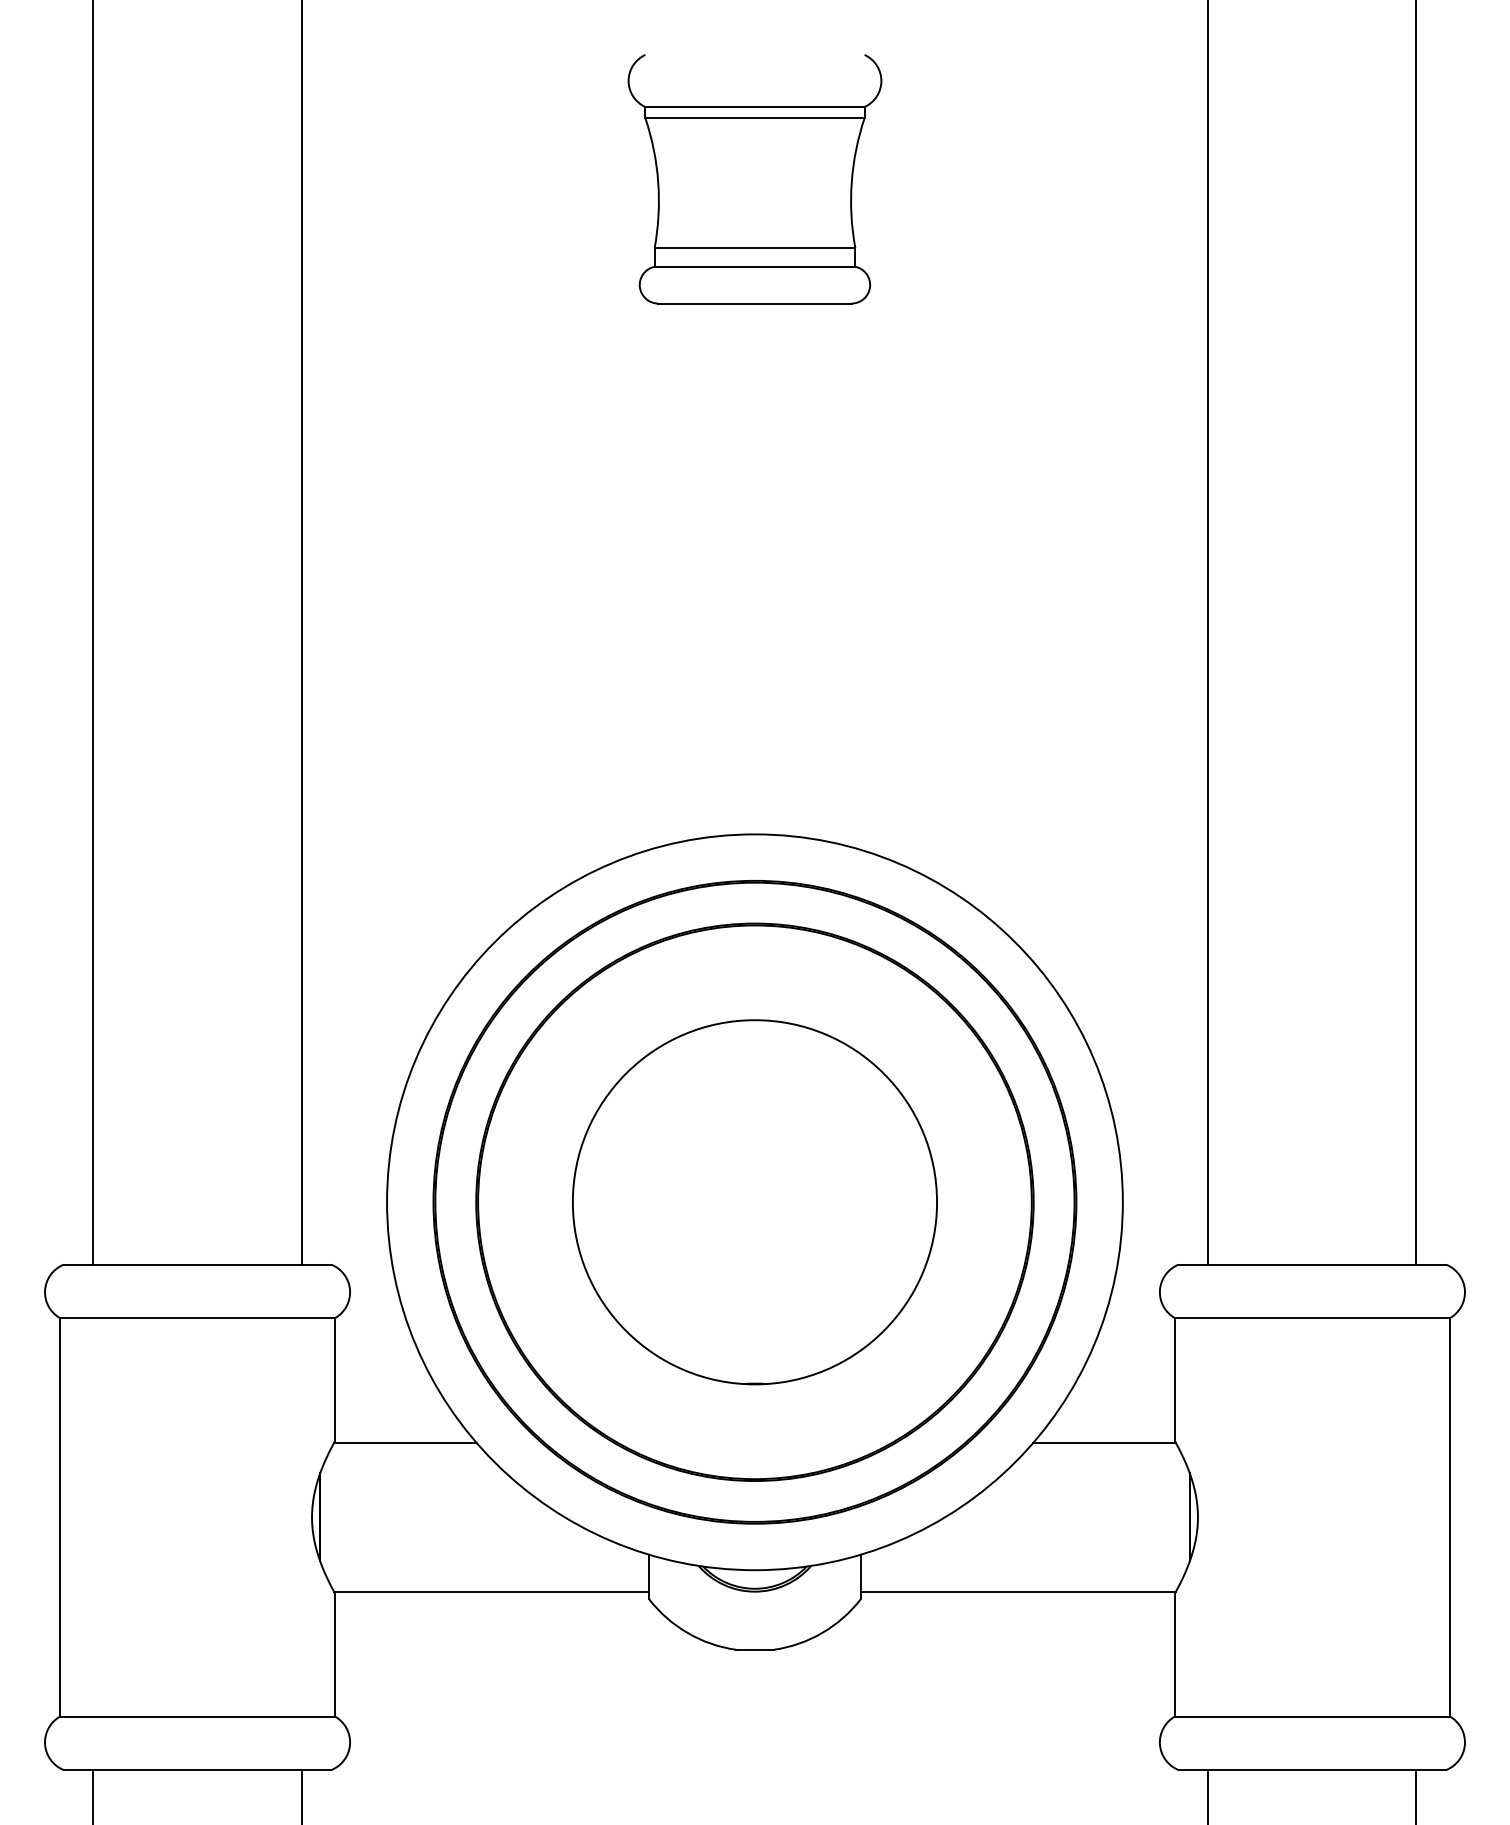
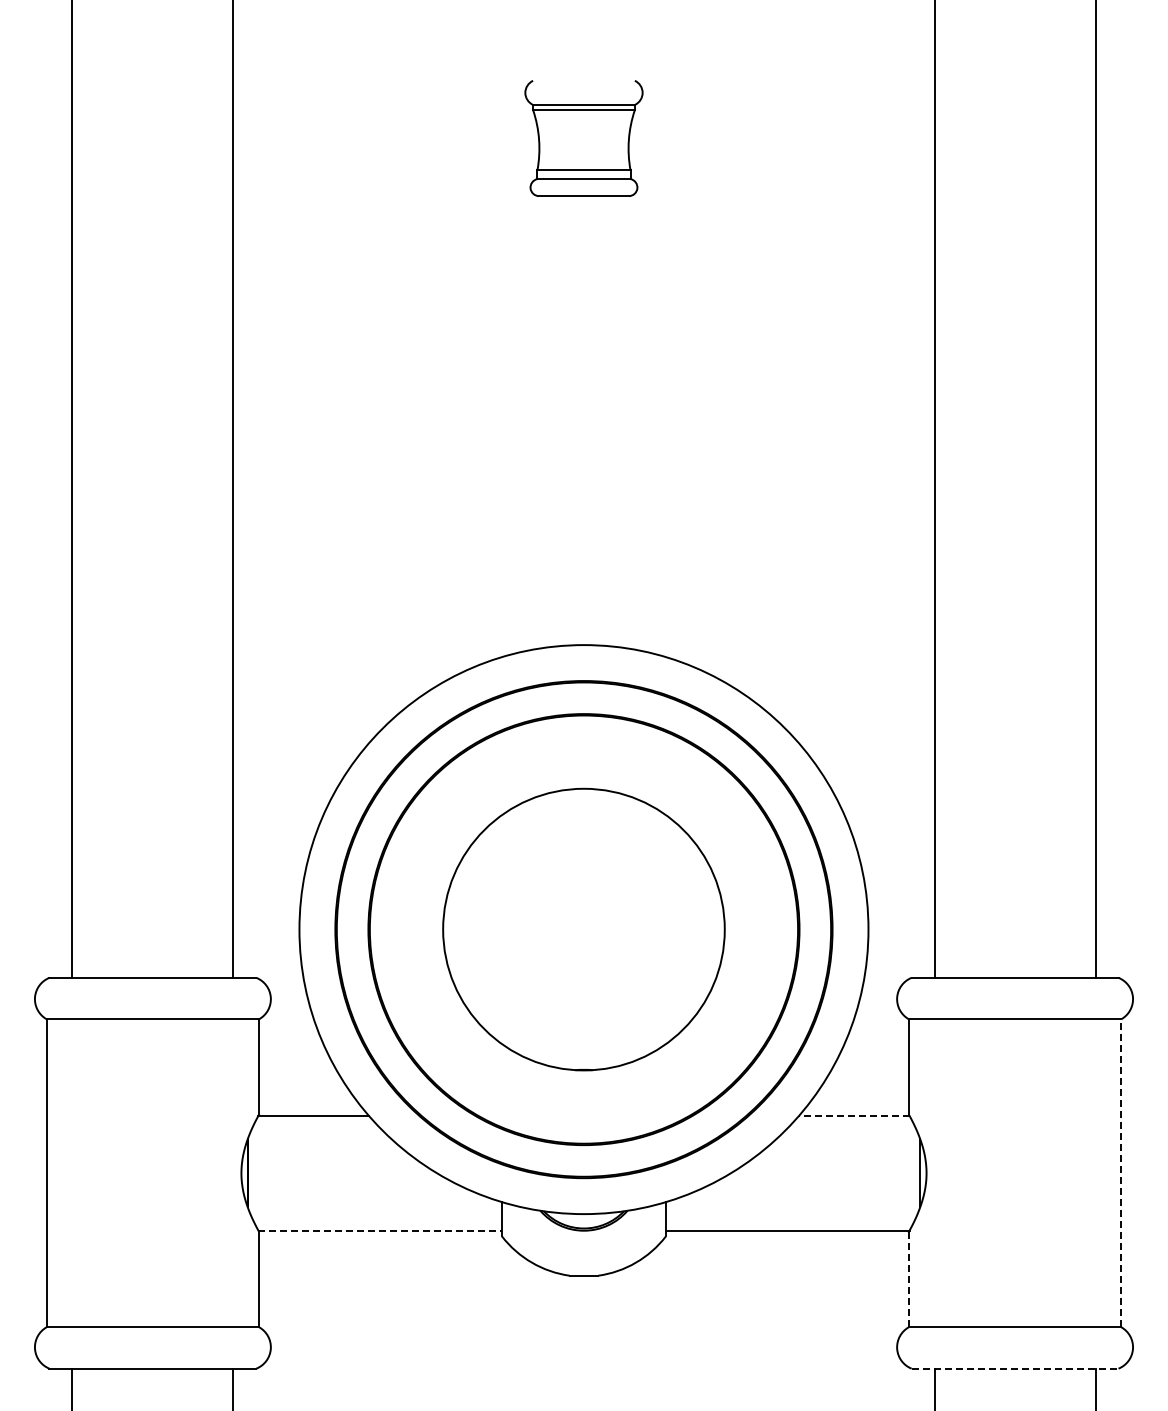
part: (754, 179) -> (583, 138), size x0.6
line: (1103, 1442) -> (853, 1115), solid -> dashed
line: (1450, 1516) -> (1121, 1172), solid -> dashed
line: (491, 1591) -> (380, 1230), solid -> dashed
line: (1174, 1654) -> (908, 1279), solid -> dashed
line: (1312, 1769) -> (1015, 1368), solid -> dashed

